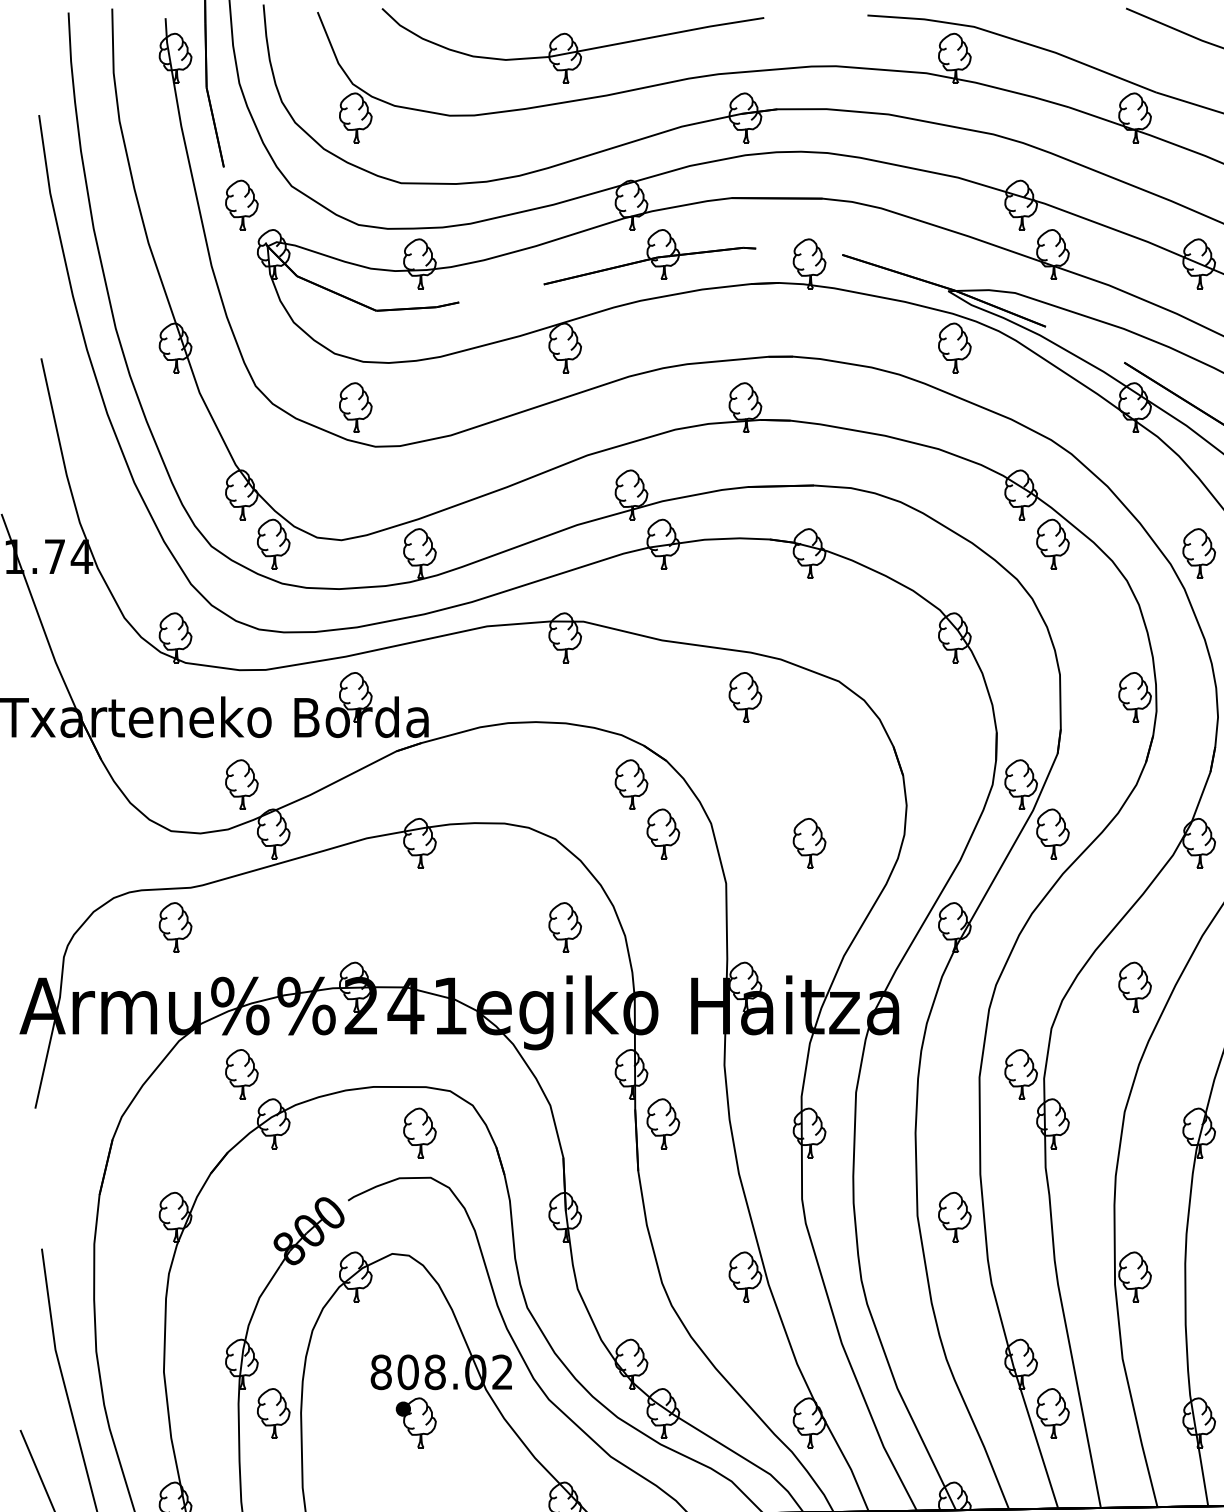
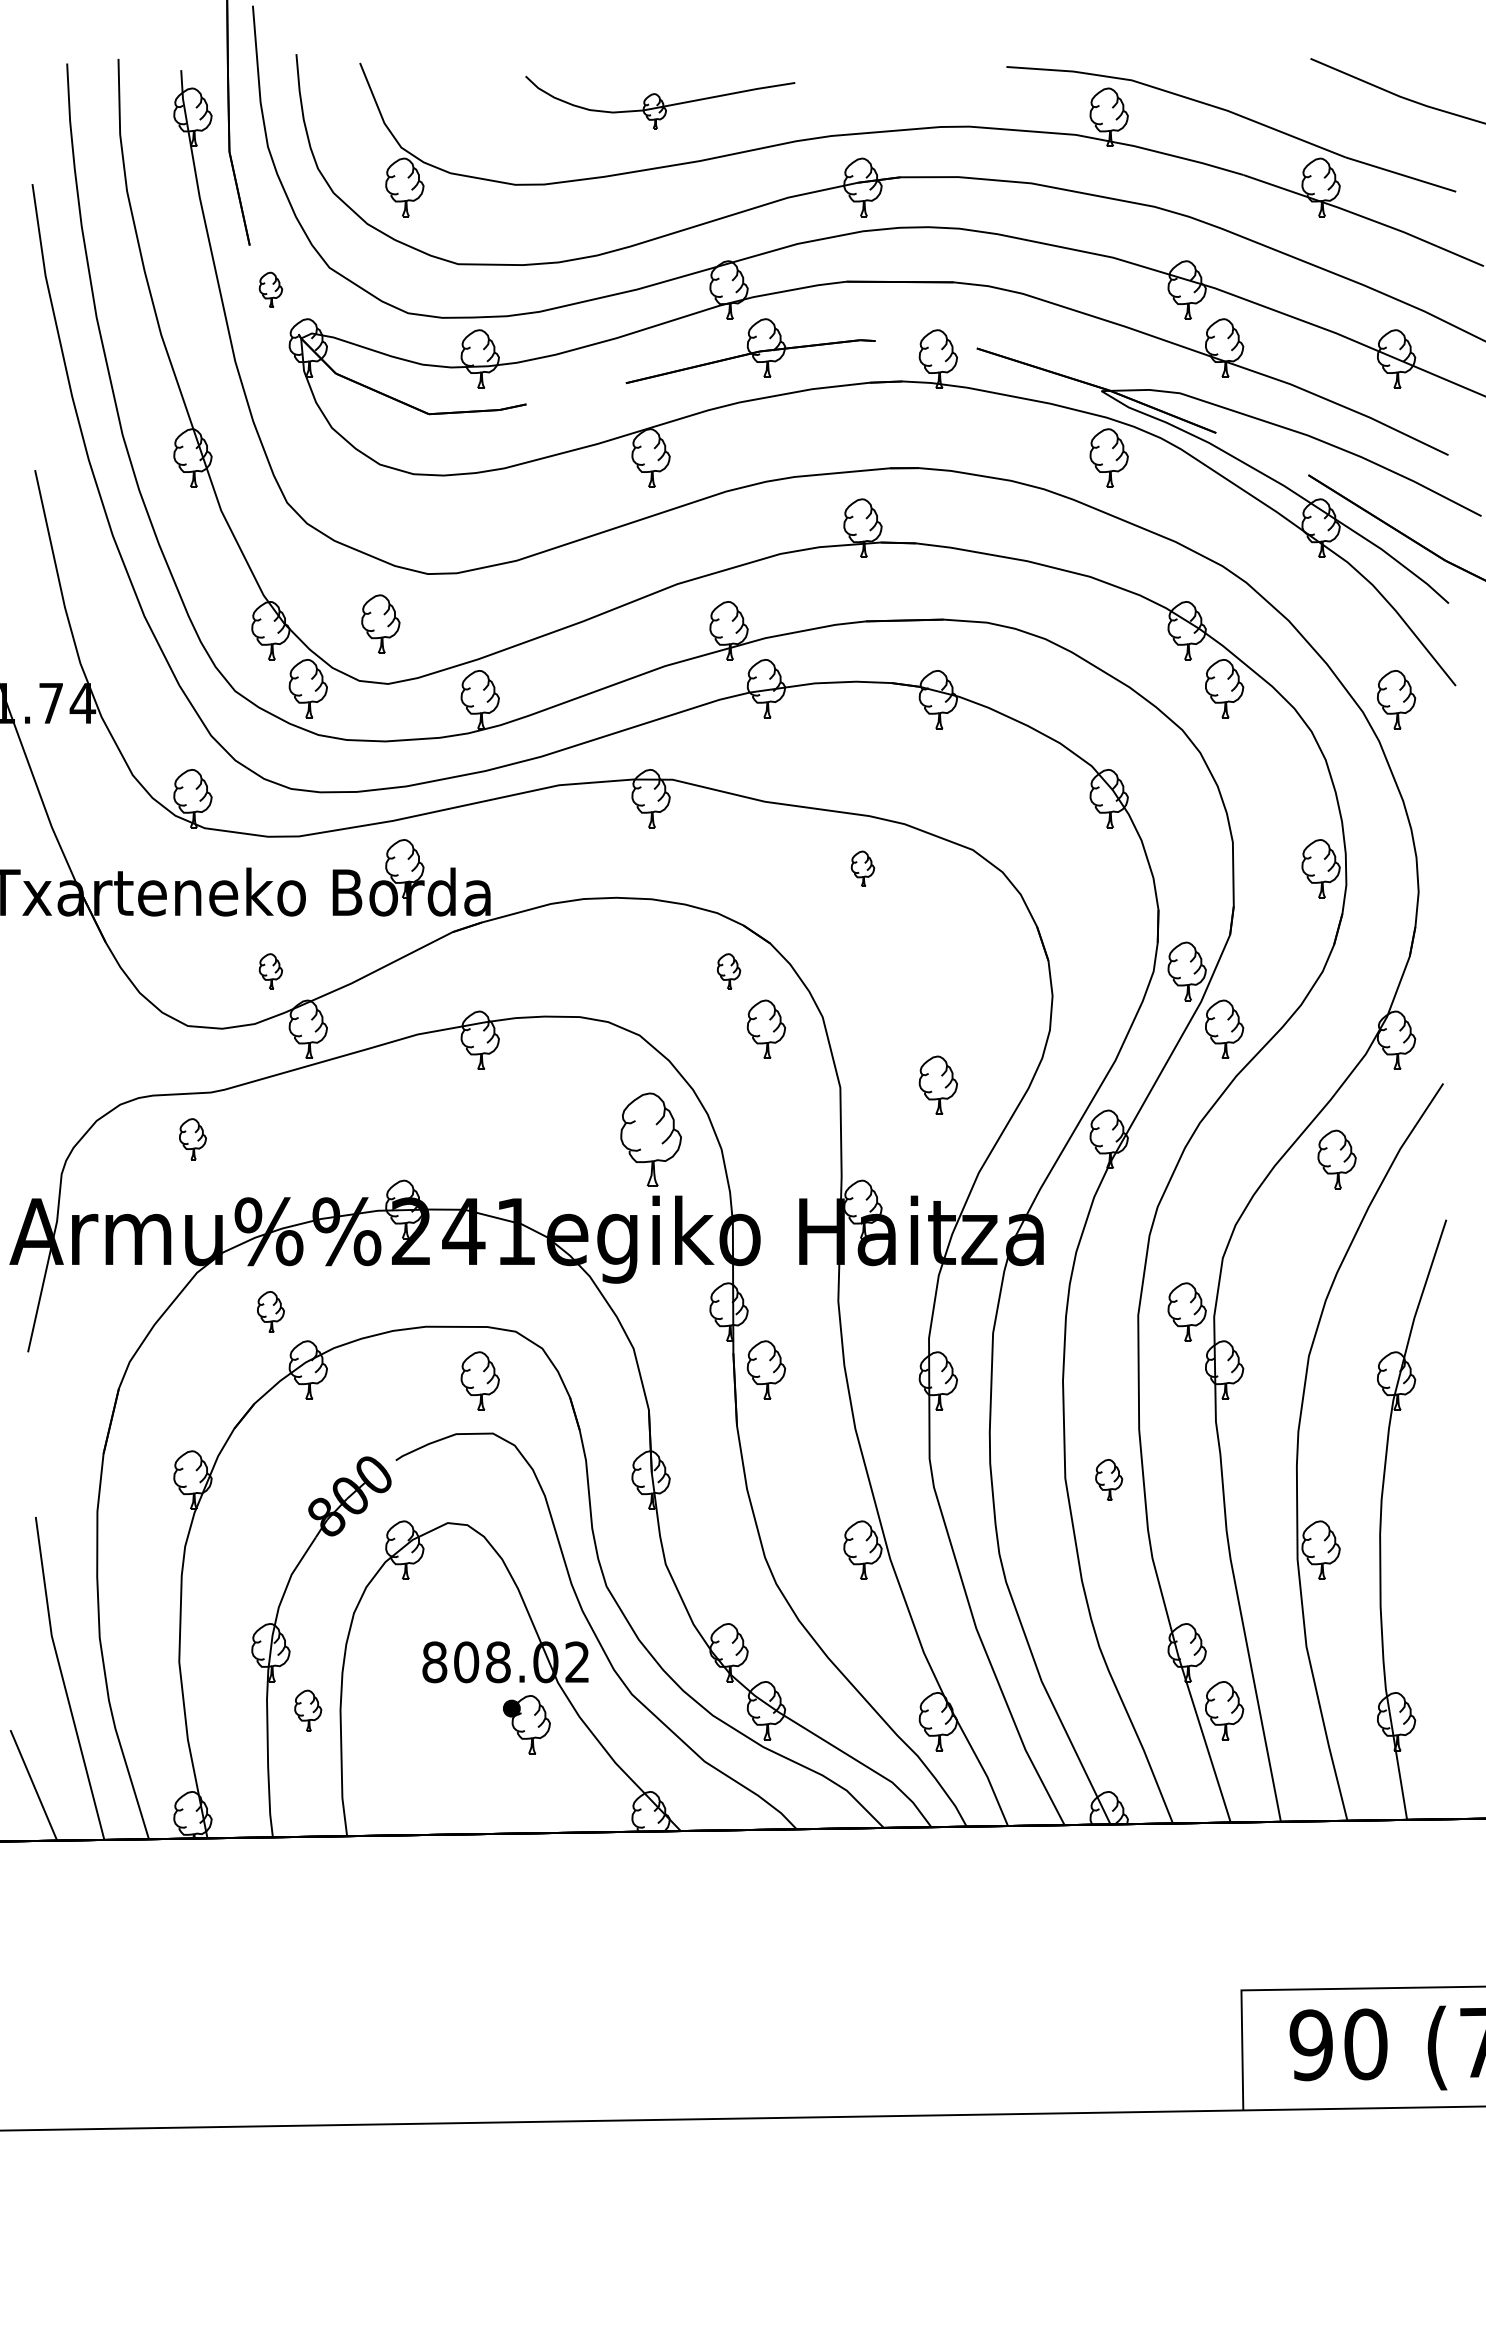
part: (573, 45) -> (660, 102), size x0.6
part: (241, 204) -> (270, 289), size x0.6
part: (355, 407) -> (380, 623), moved
part: (745, 697) -> (862, 868), size x0.6
part: (241, 784) -> (270, 971), size x0.6
part: (631, 784) -> (728, 971), size x0.6
part: (808, 842) -> (937, 1084), moved
part: (175, 926) -> (192, 1138), size x0.7
part: (564, 926) -> (650, 1138), size x1.6
part: (1134, 987) -> (1336, 1159), moved
part: (241, 1073) -> (270, 1311), size x0.7
part: (954, 1216) -> (1108, 1479), size x0.7
part: (272, 1413) -> (307, 1710), size x0.7
part: (415, 1422) -> (526, 1724), moved

